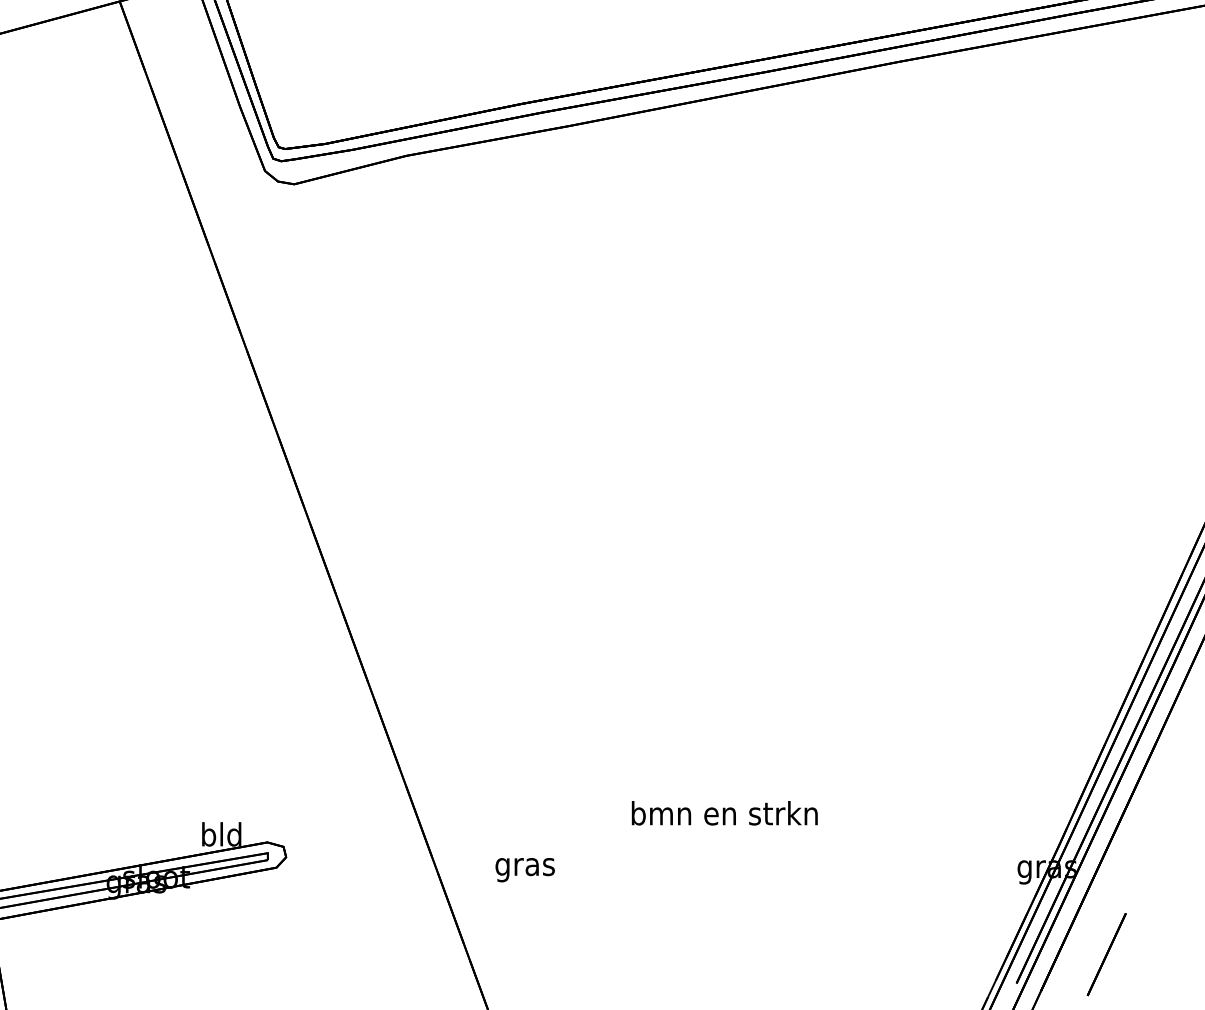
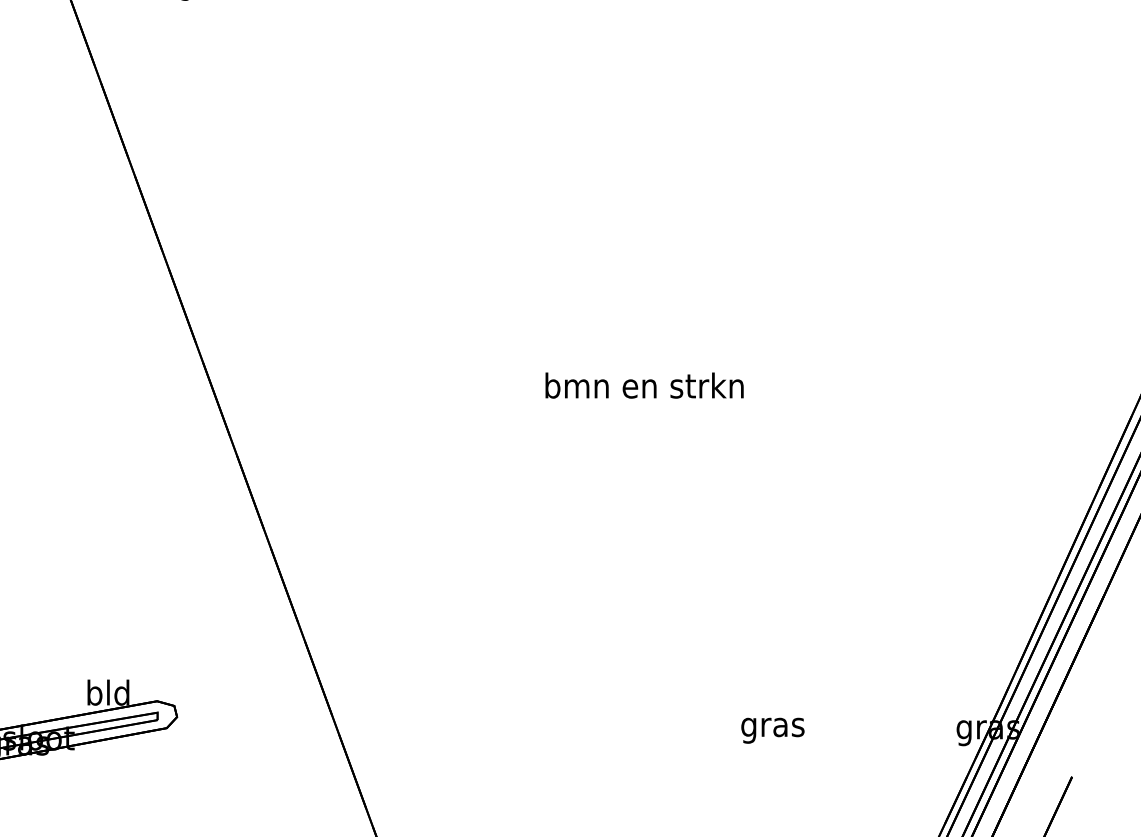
text: (724, 813) -> (644, 385), moved
text: (524, 870) -> (772, 731), moved

